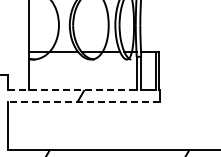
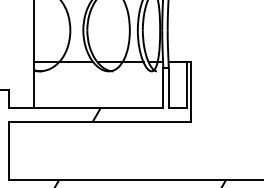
line: (72, 90) -> (86, 108), dashed -> solid
line: (83, 102) -> (99, 122), dashed -> solid

